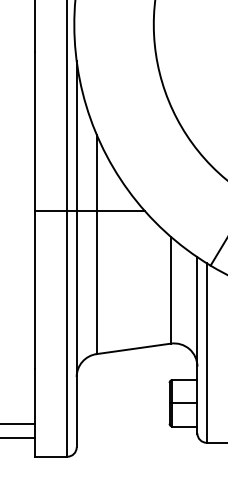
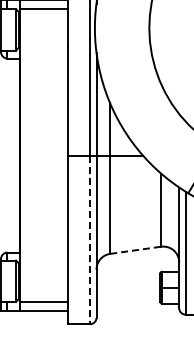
line: (67, 334) -> (90, 240), solid -> dashed
line: (133, 349) -> (135, 250), solid -> dashed

